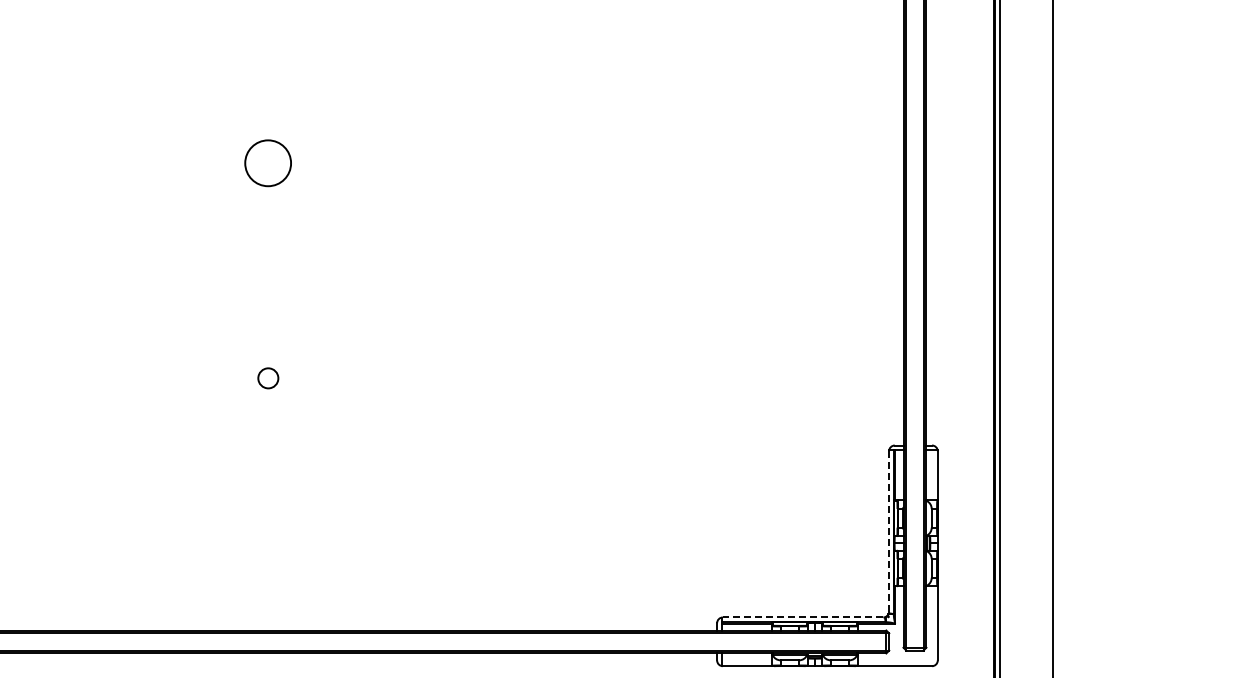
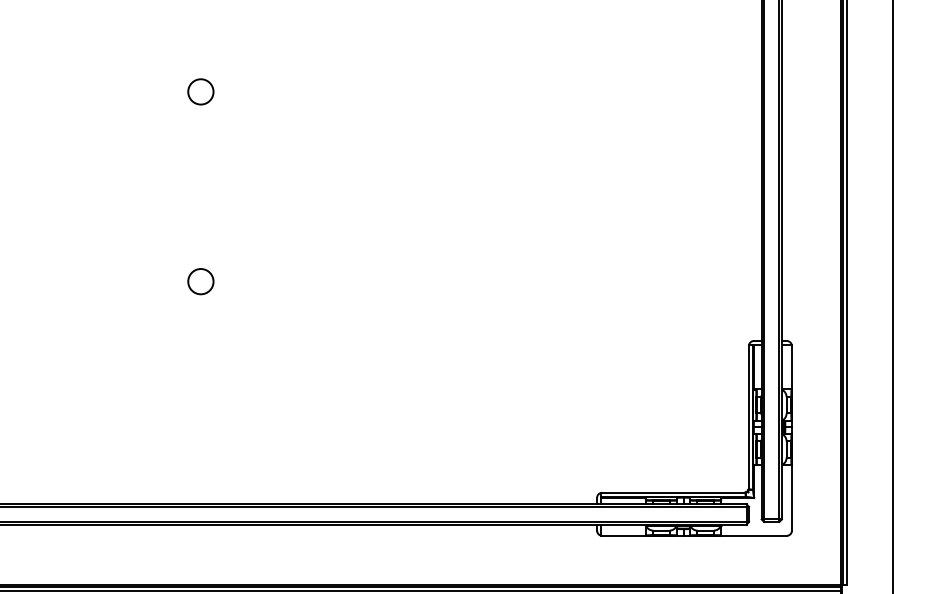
circle: (268, 163) -> (201, 92), size x0.62
circle: (268, 378) -> (201, 281), size x1.43
line: (889, 531) -> (749, 416), dashed -> solid
line: (802, 617) -> (672, 492), dashed -> solid

